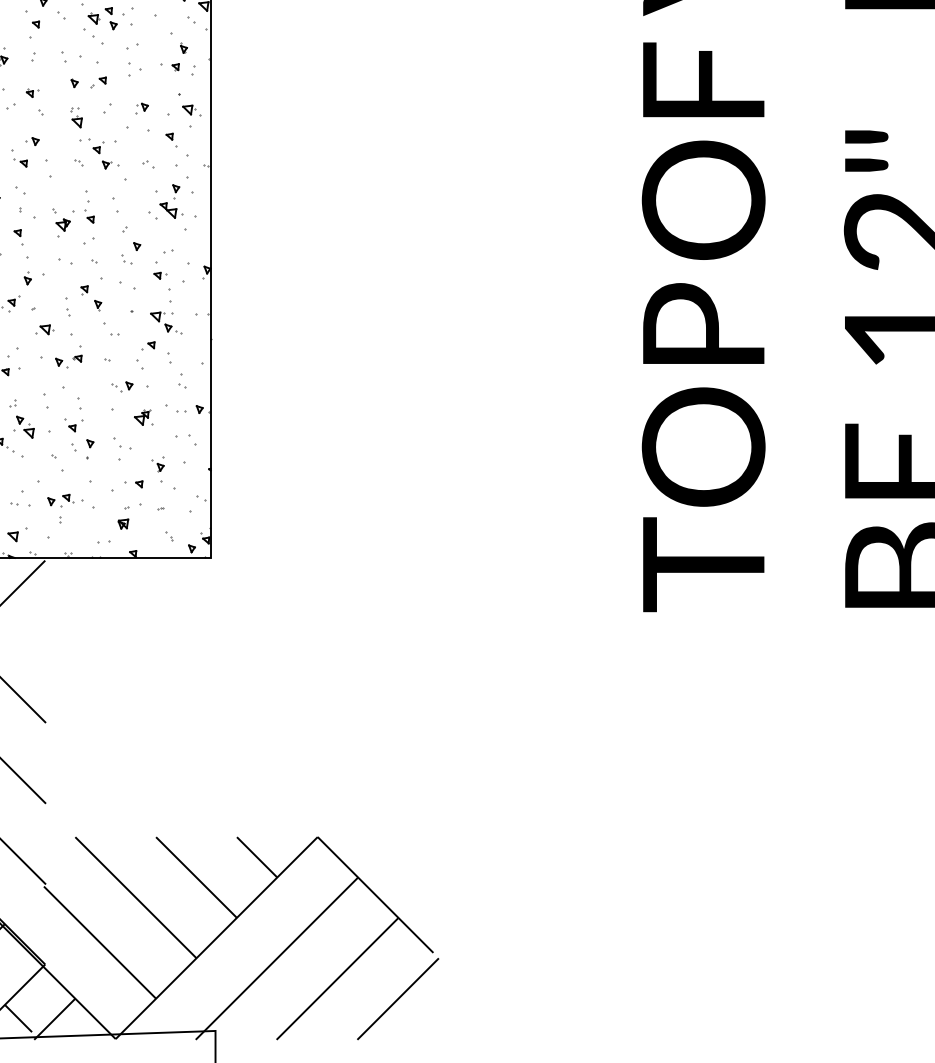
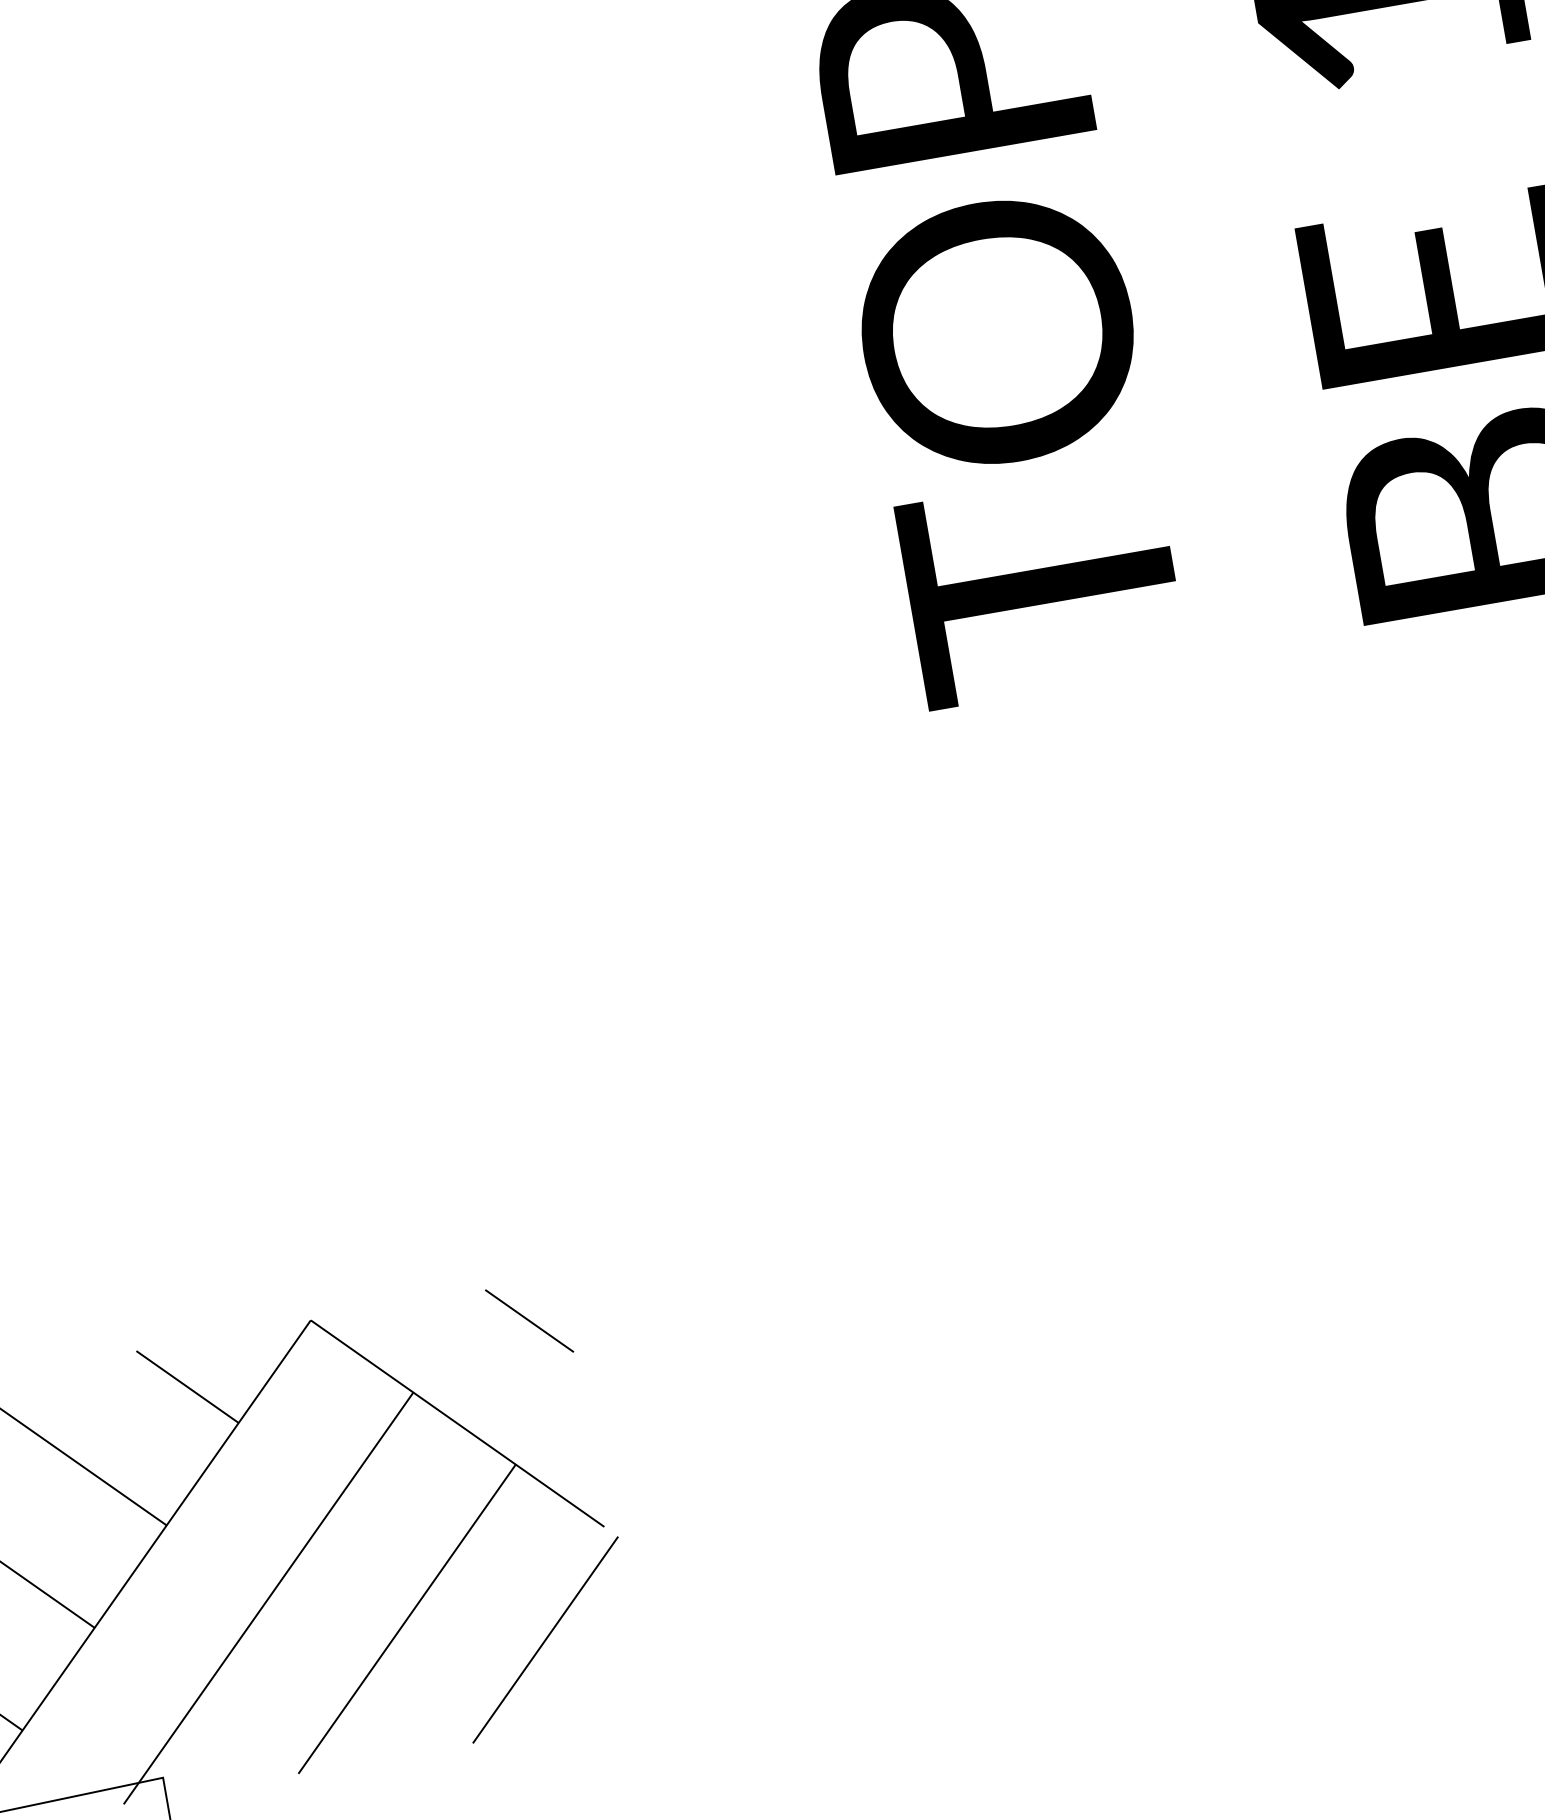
line: (415, 854) -> (528, 1321), added

